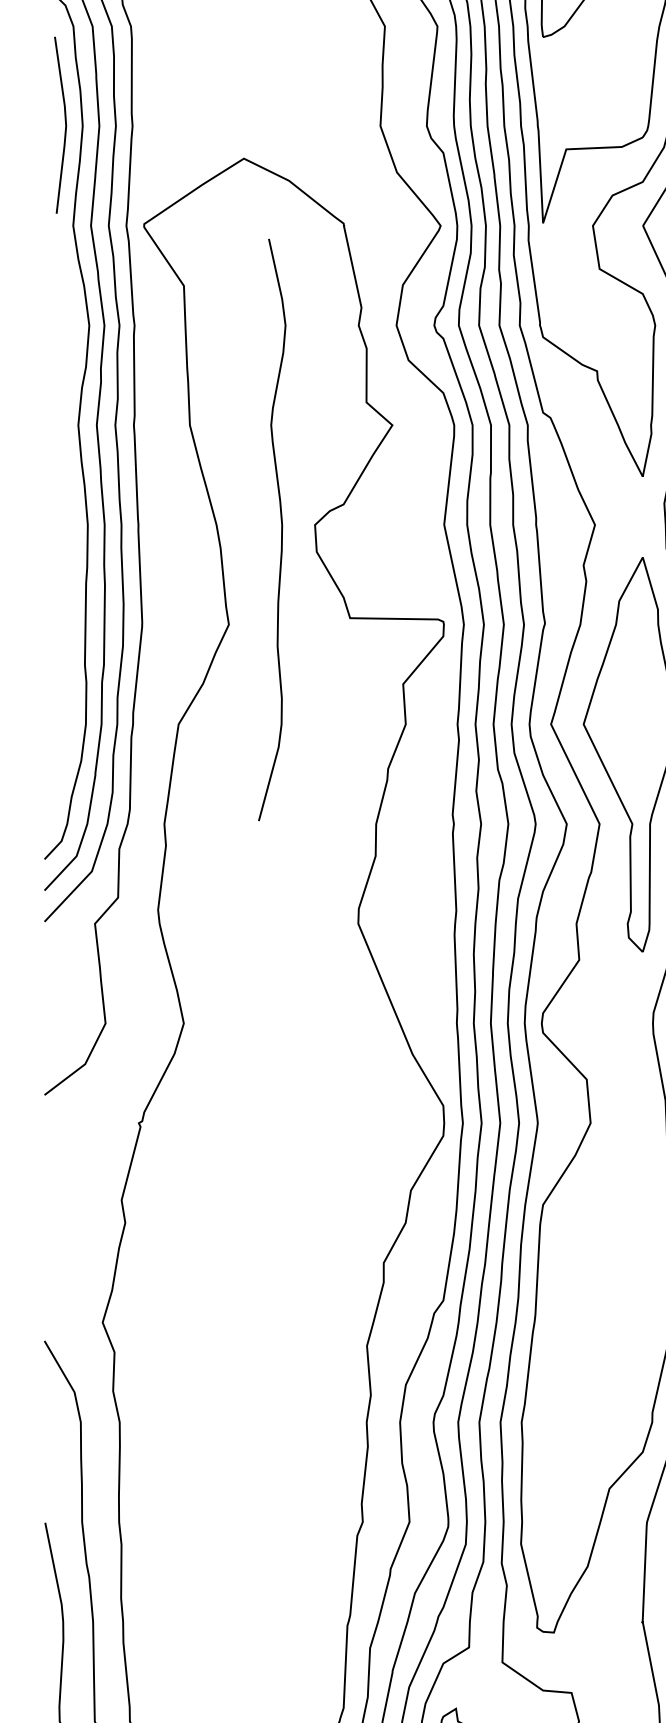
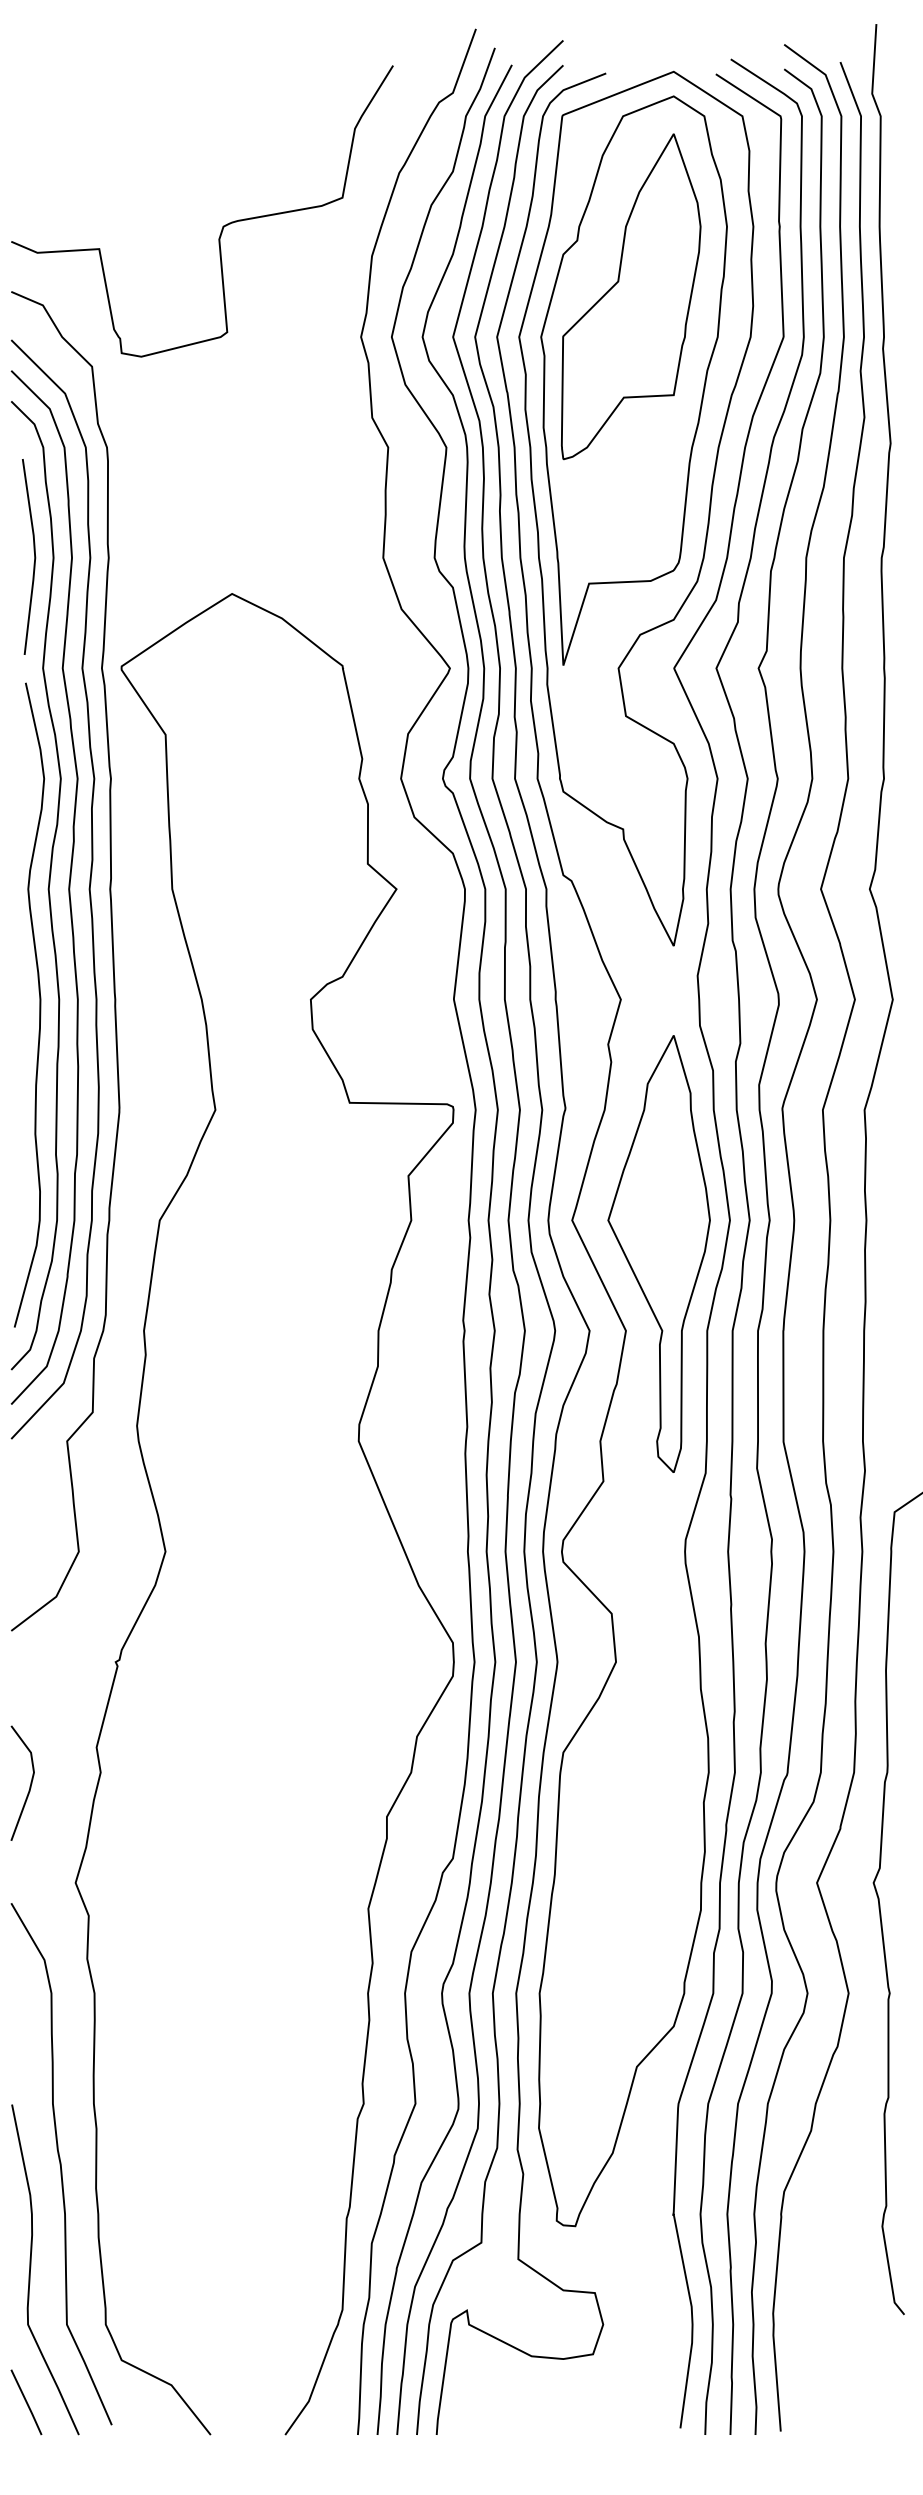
curve: (281, 529) -> (39, 1004), moved
line: (61, 1231) -> (30, 1782), added

